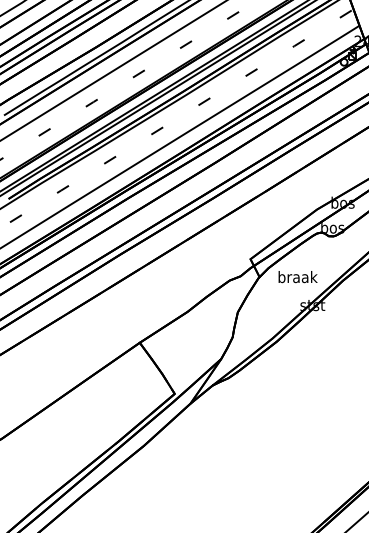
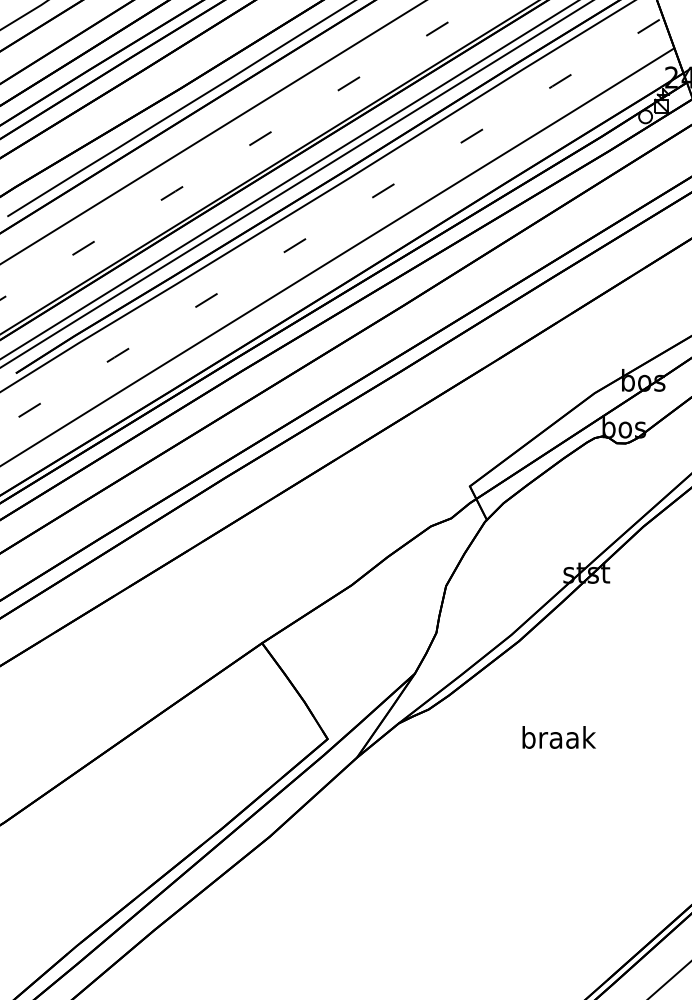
text: (297, 277) -> (558, 738), moved

